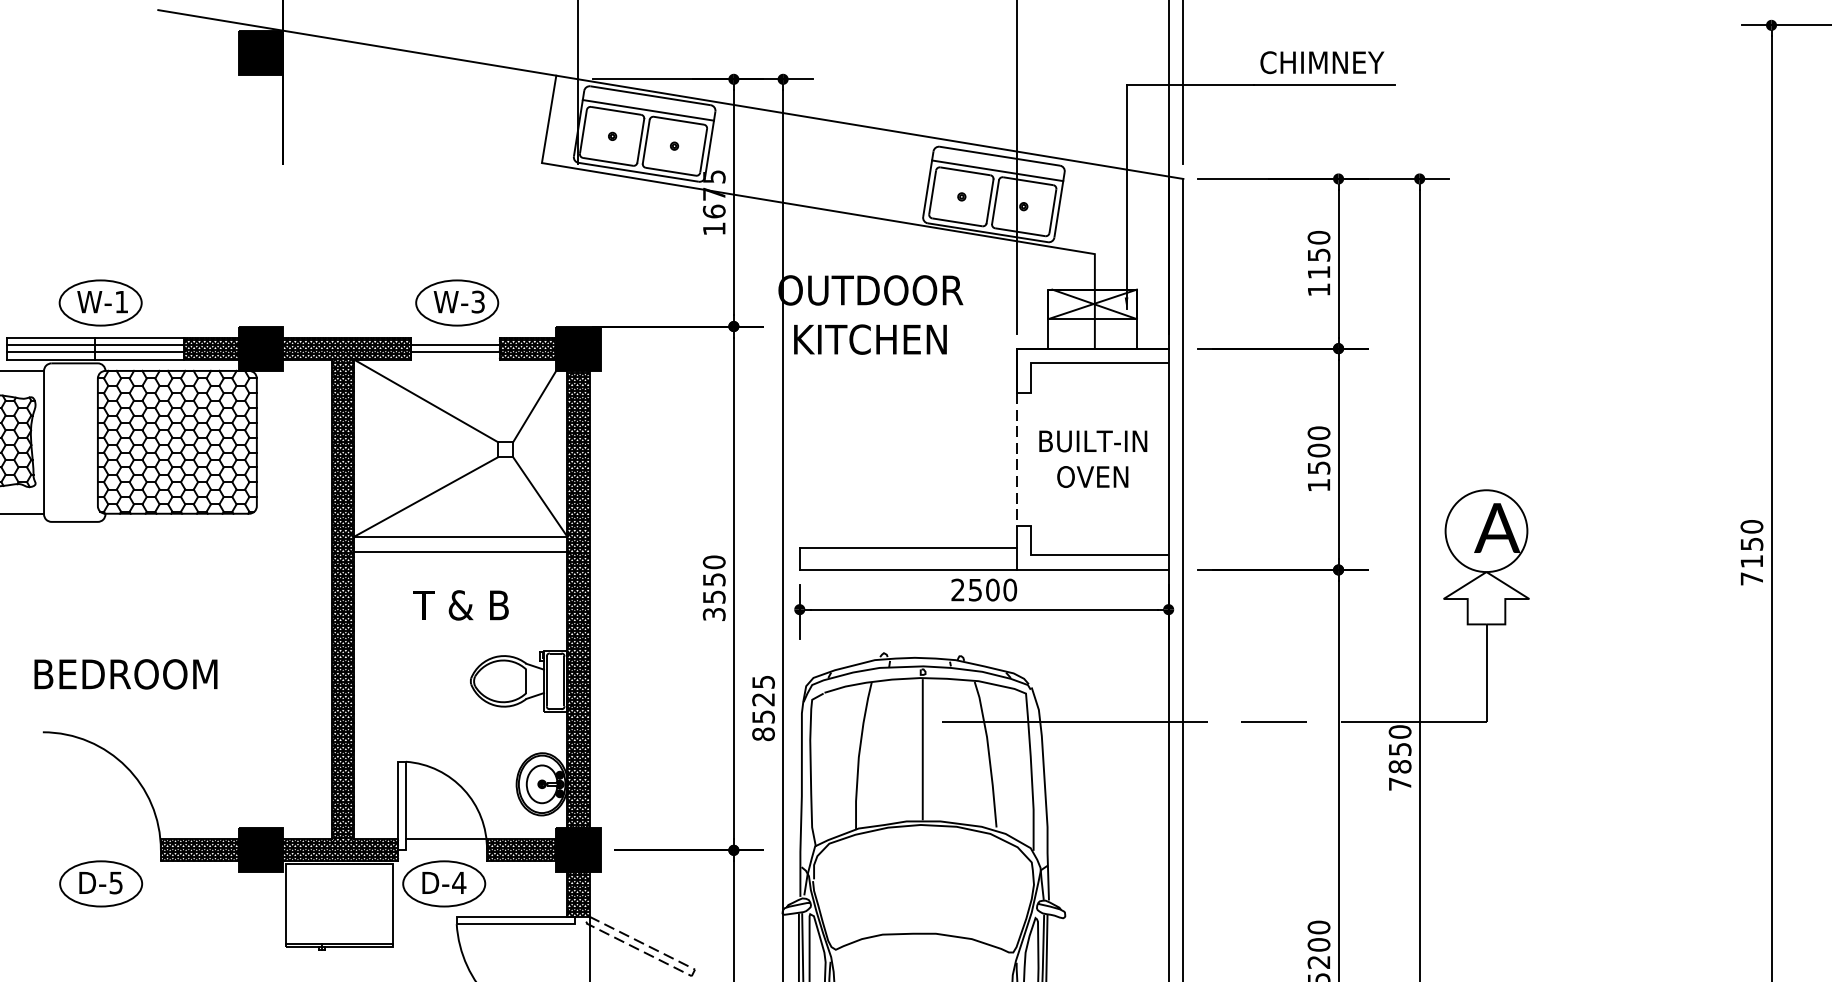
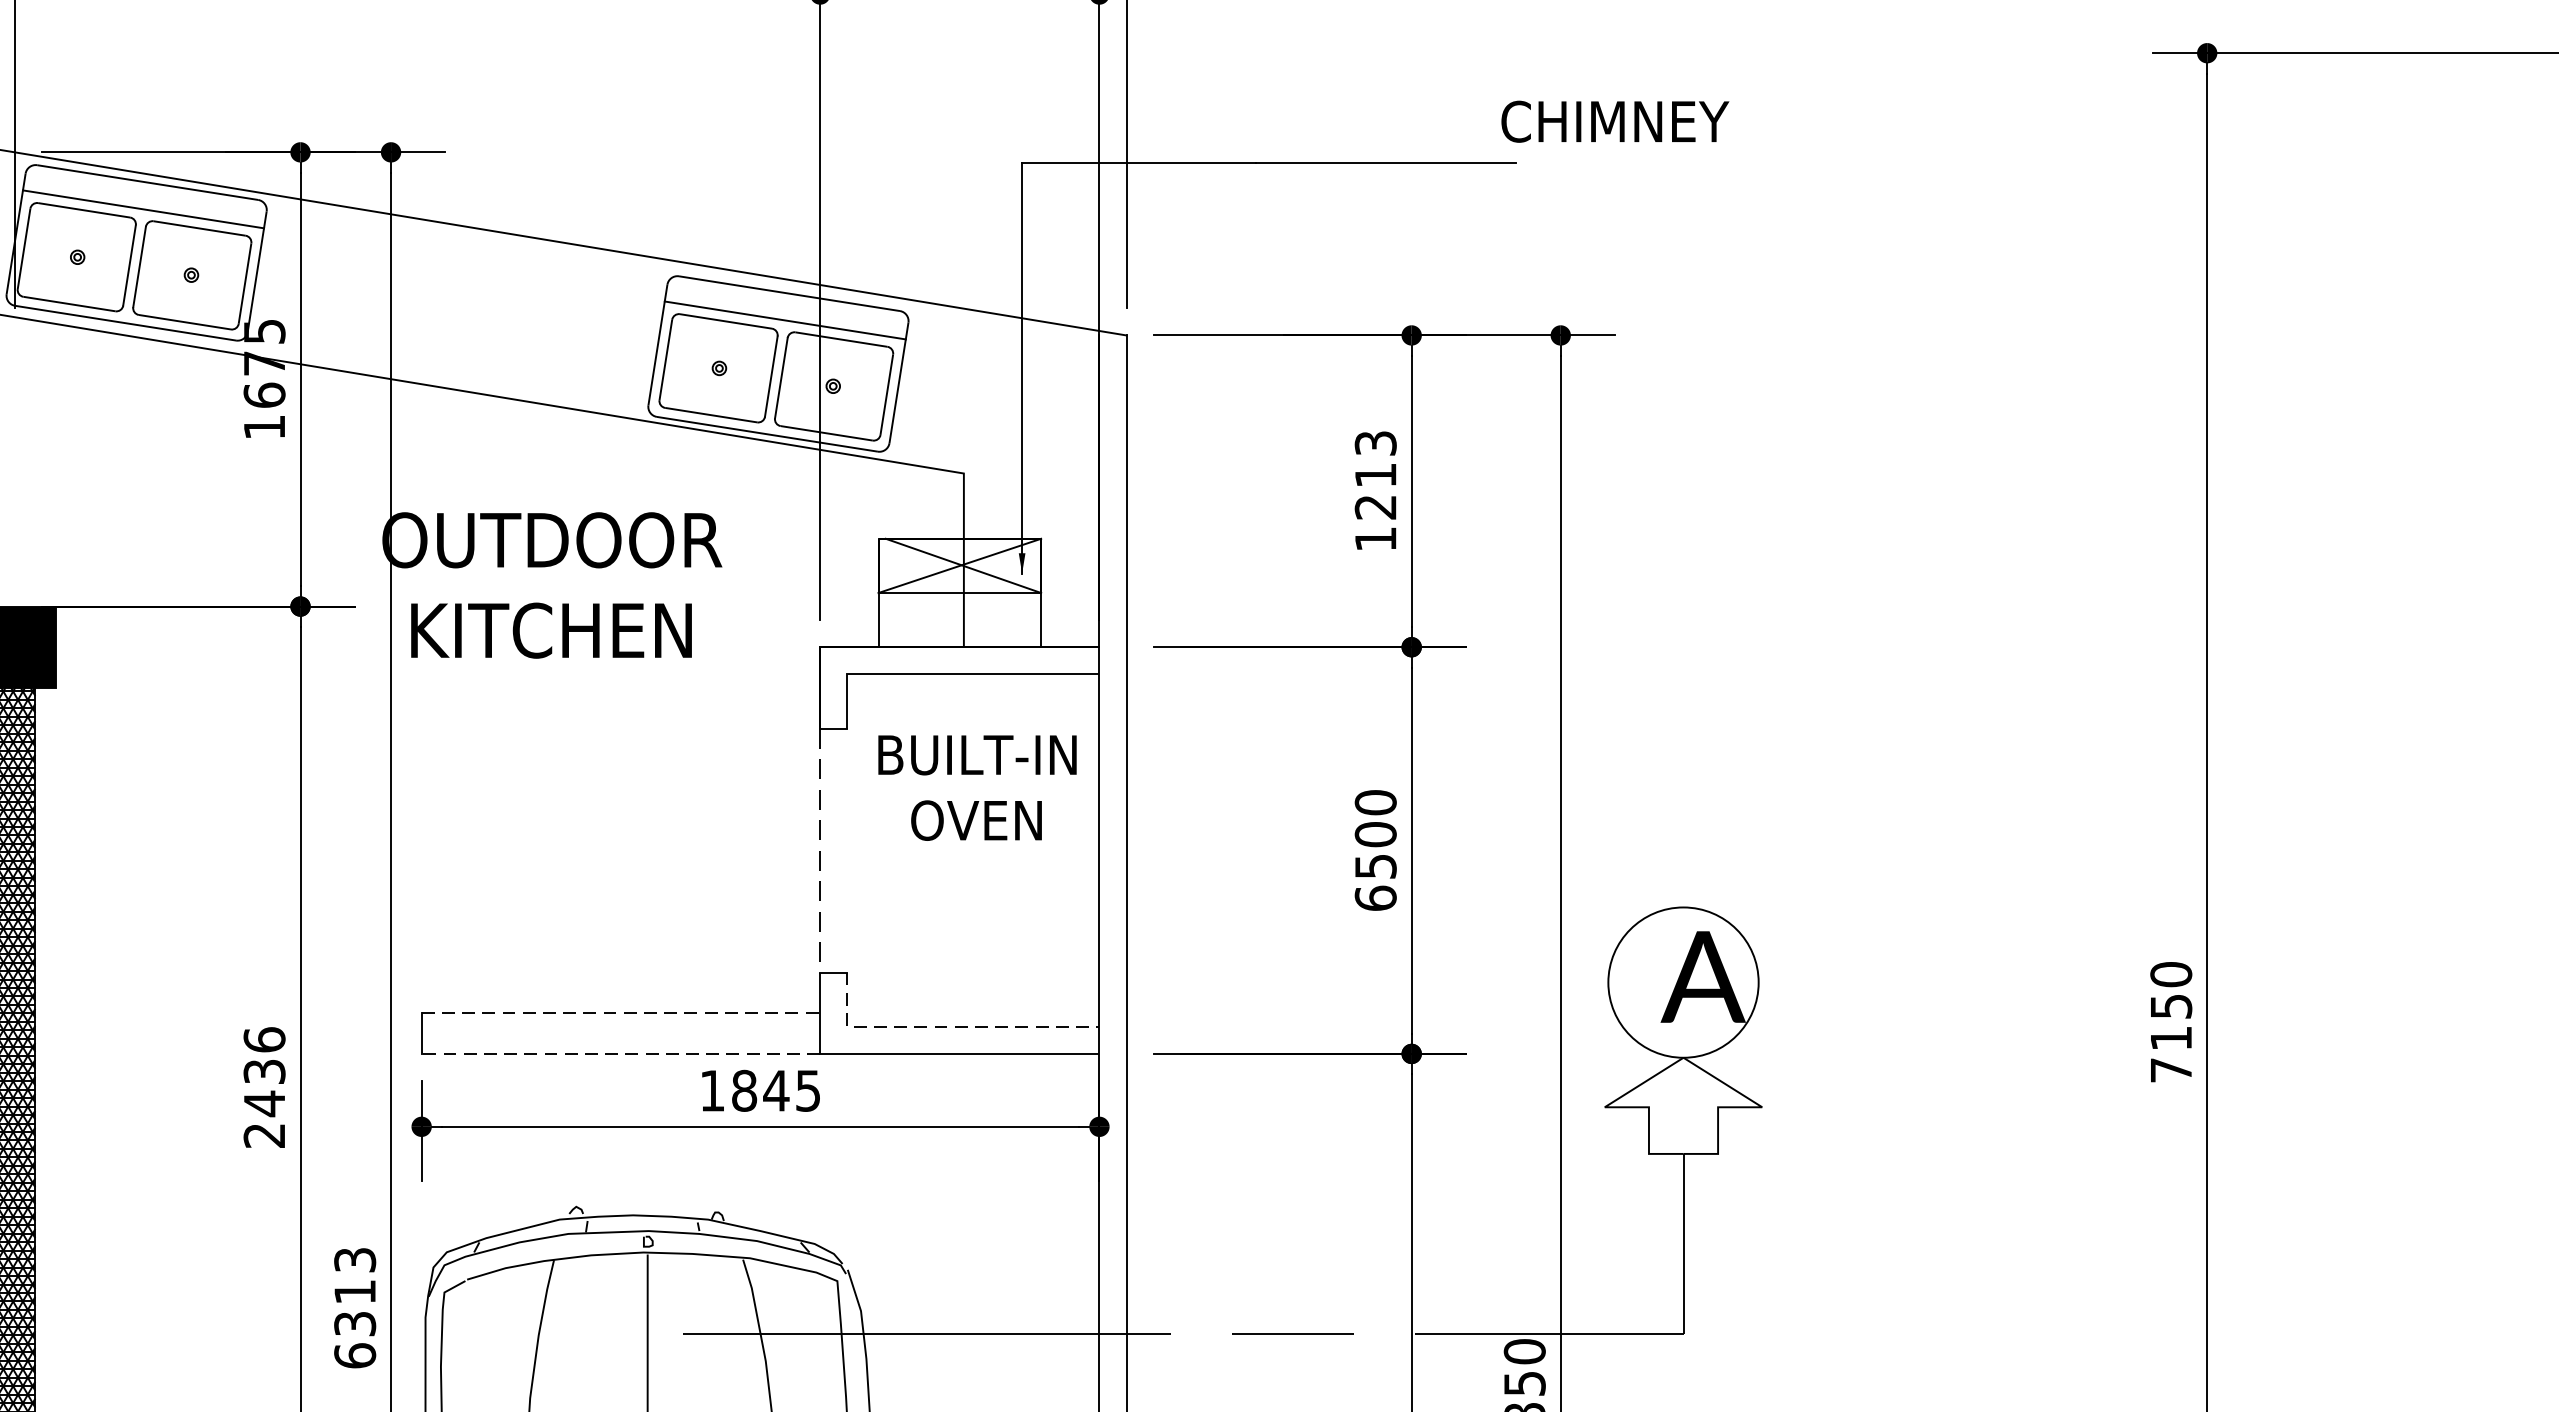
text: (1322, 62) -> (1615, 121), moved
text: (1318, 254) -> (1374, 474), 1150 -> 1213
text: (1093, 458) -> (977, 786), moved
text: (1318, 485) -> (1374, 898), 1500 -> 6500
line: (908, 547) -> (621, 1012), solid -> dashed
line: (1085, 555) -> (946, 1027), solid -> dashed
line: (907, 569) -> (619, 1053), solid -> dashed
text: (713, 588) -> (263, 1087), 3550 -> 2436
text: (984, 589) -> (761, 1089), 2500 -> 1845
text: (763, 708) -> (354, 1308), 8525 -> 6313

